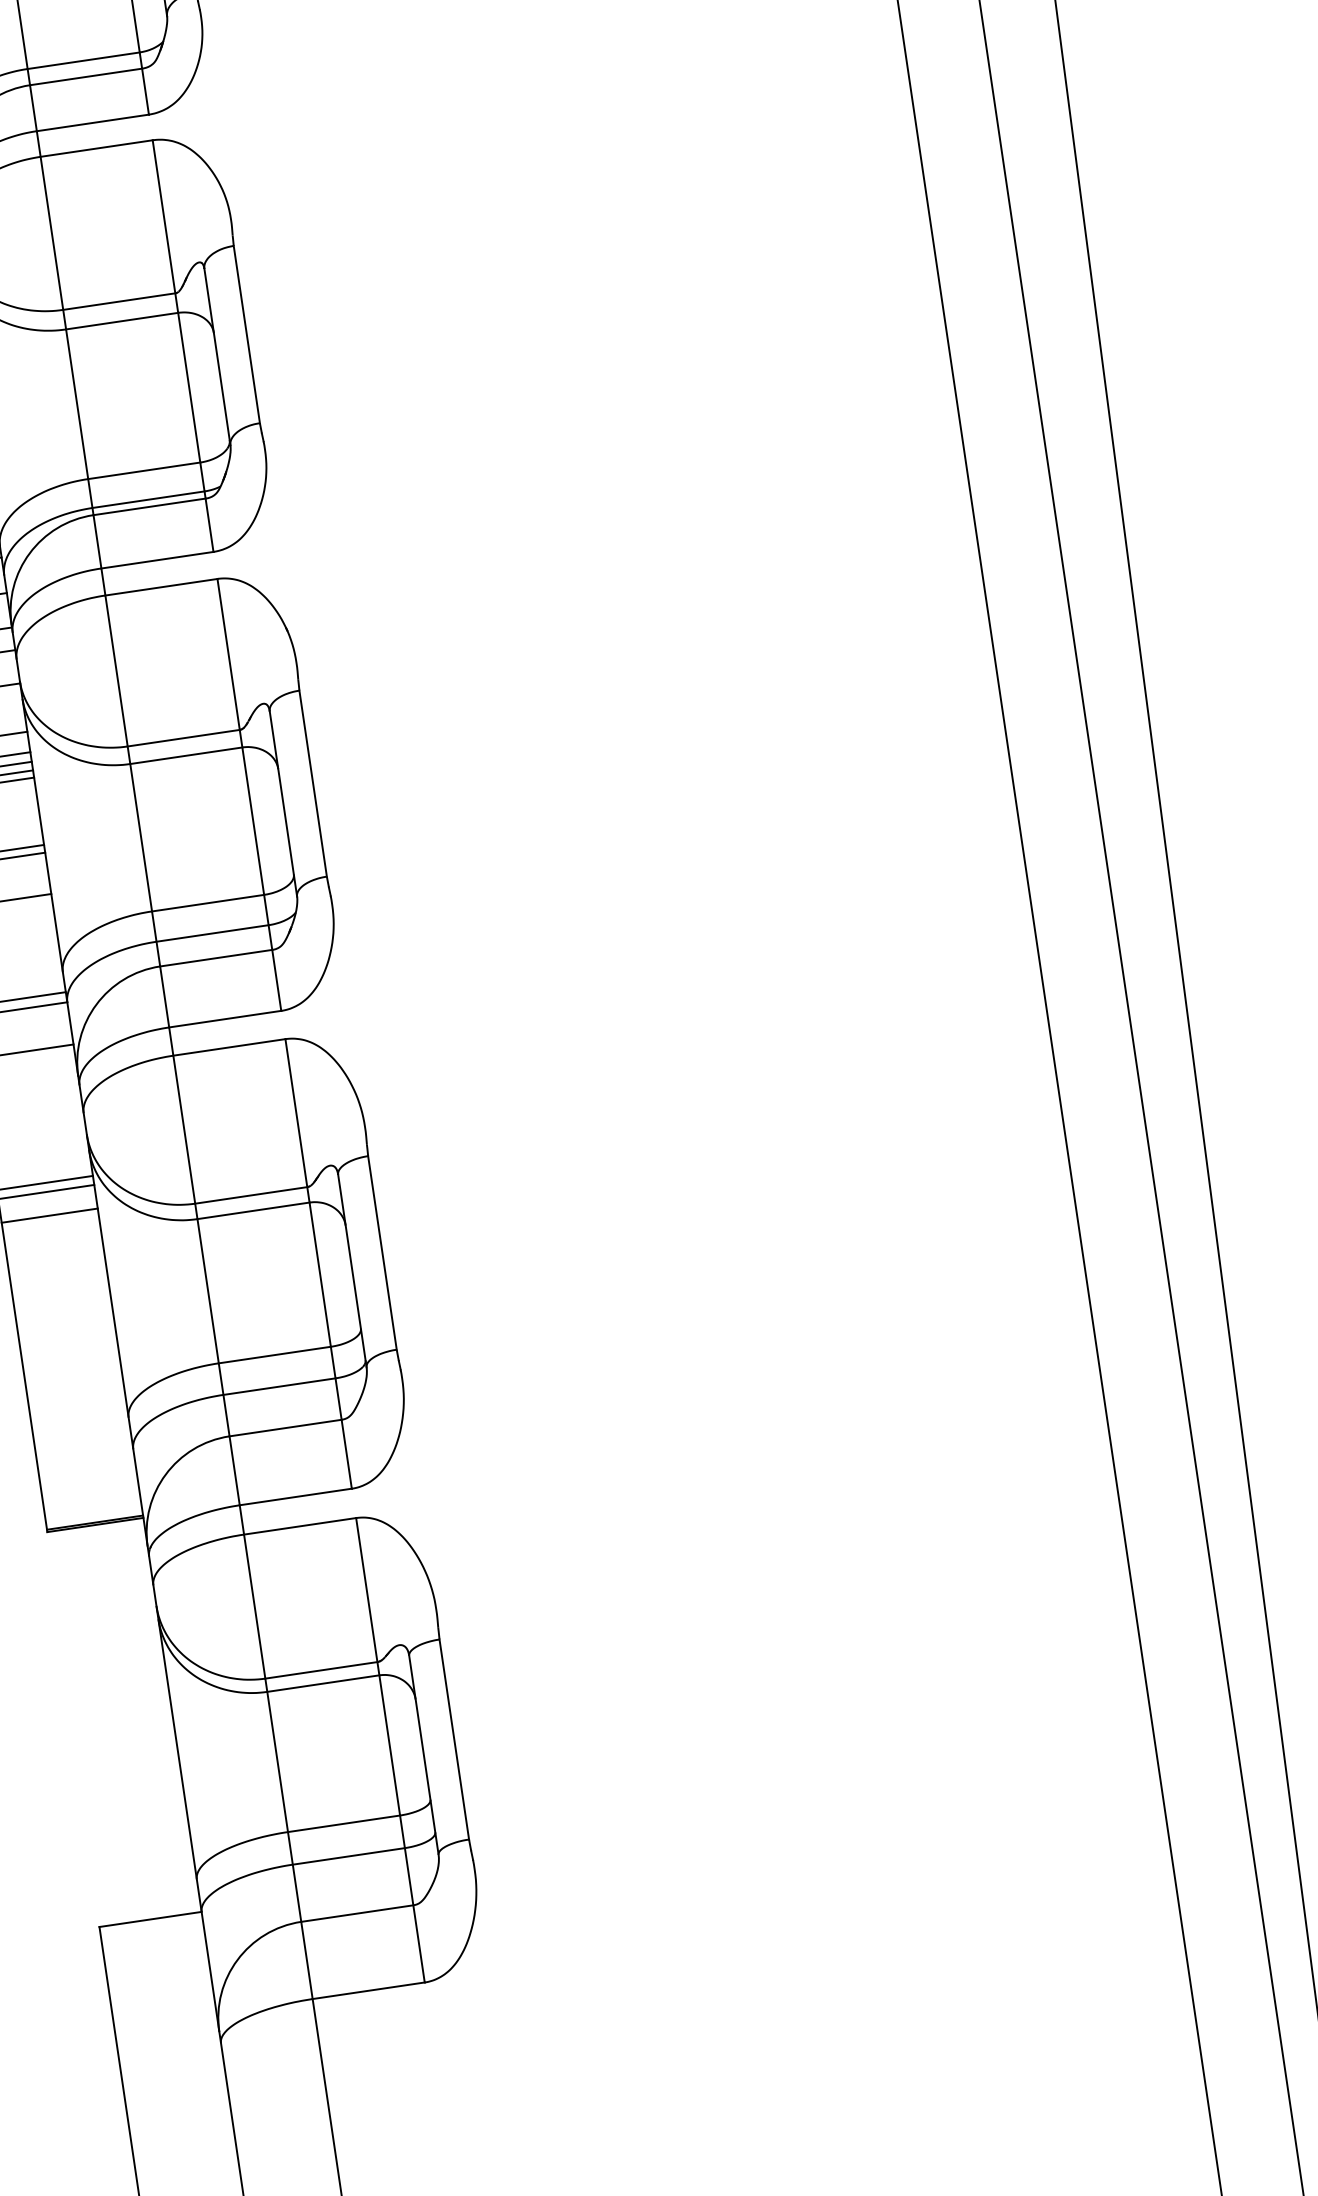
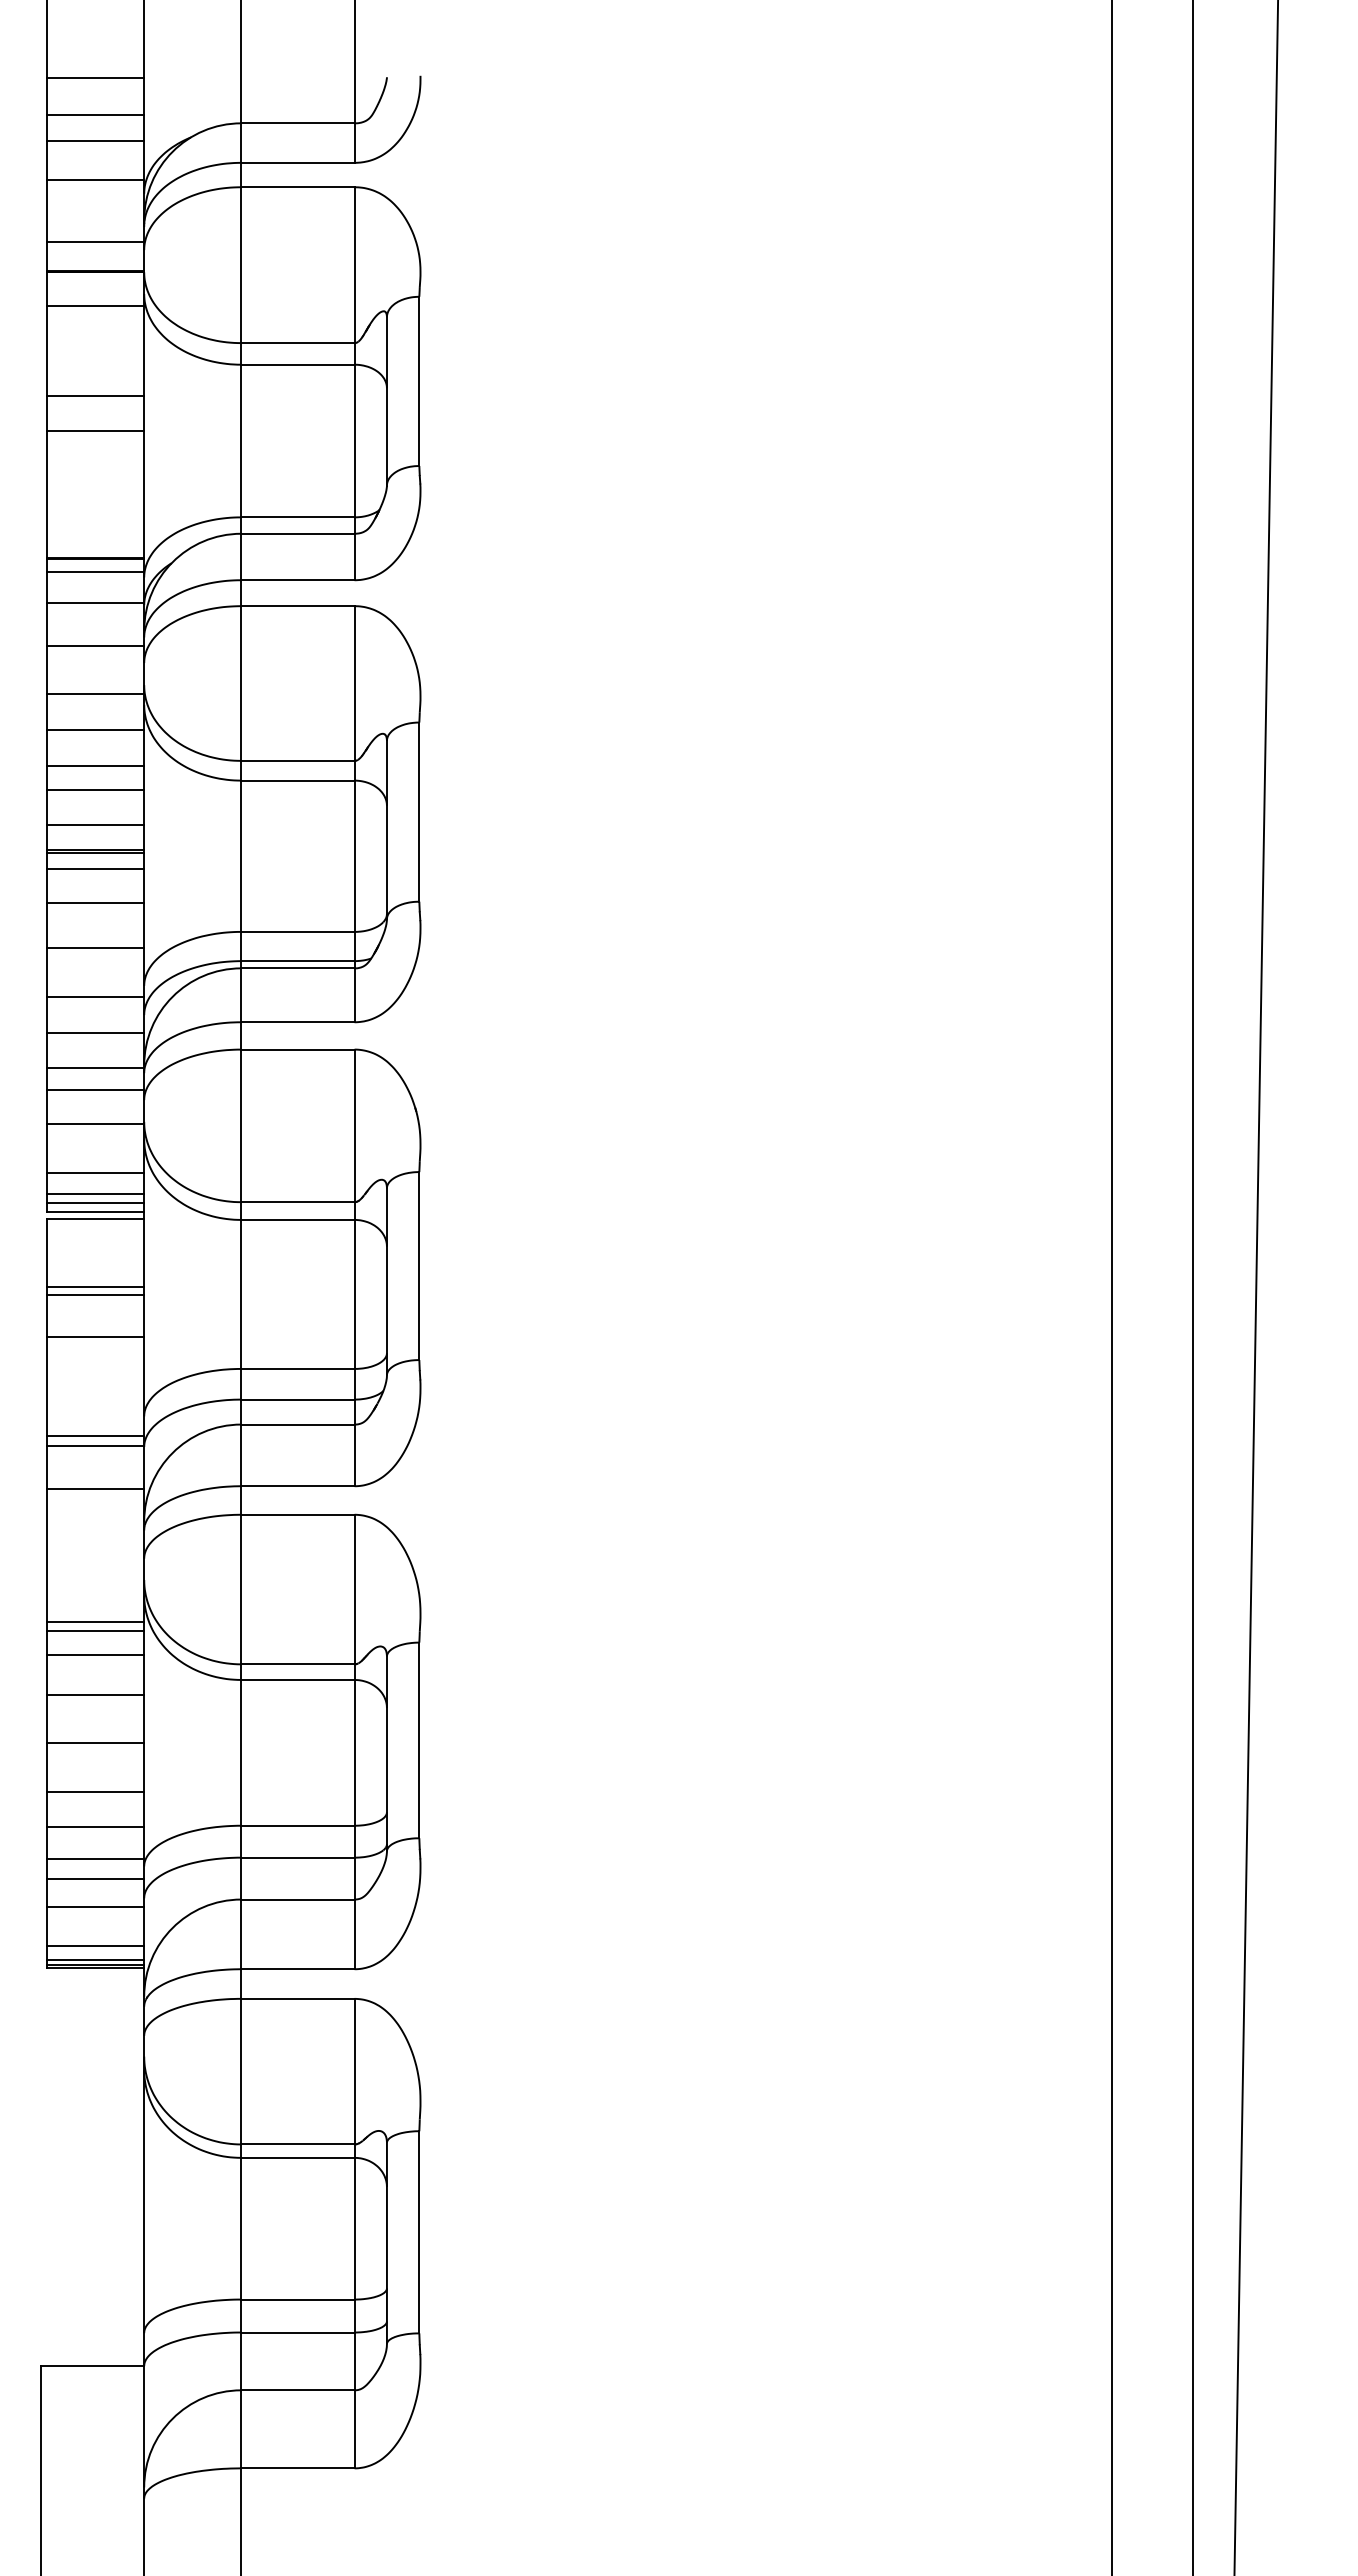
line: (55, 1254) -> (95, 1694), added
line: (62, 1302) -> (95, 1742), added
line: (69, 1351) -> (95, 1792), added
line: (74, 1385) -> (95, 1826), added
line: (79, 1417) -> (95, 1858), added
line: (82, 1436) -> (95, 1878), added
line: (86, 1465) -> (95, 1907), added
line: (92, 1503) -> (95, 1945), added
line: (94, 1516) -> (95, 1959), added

